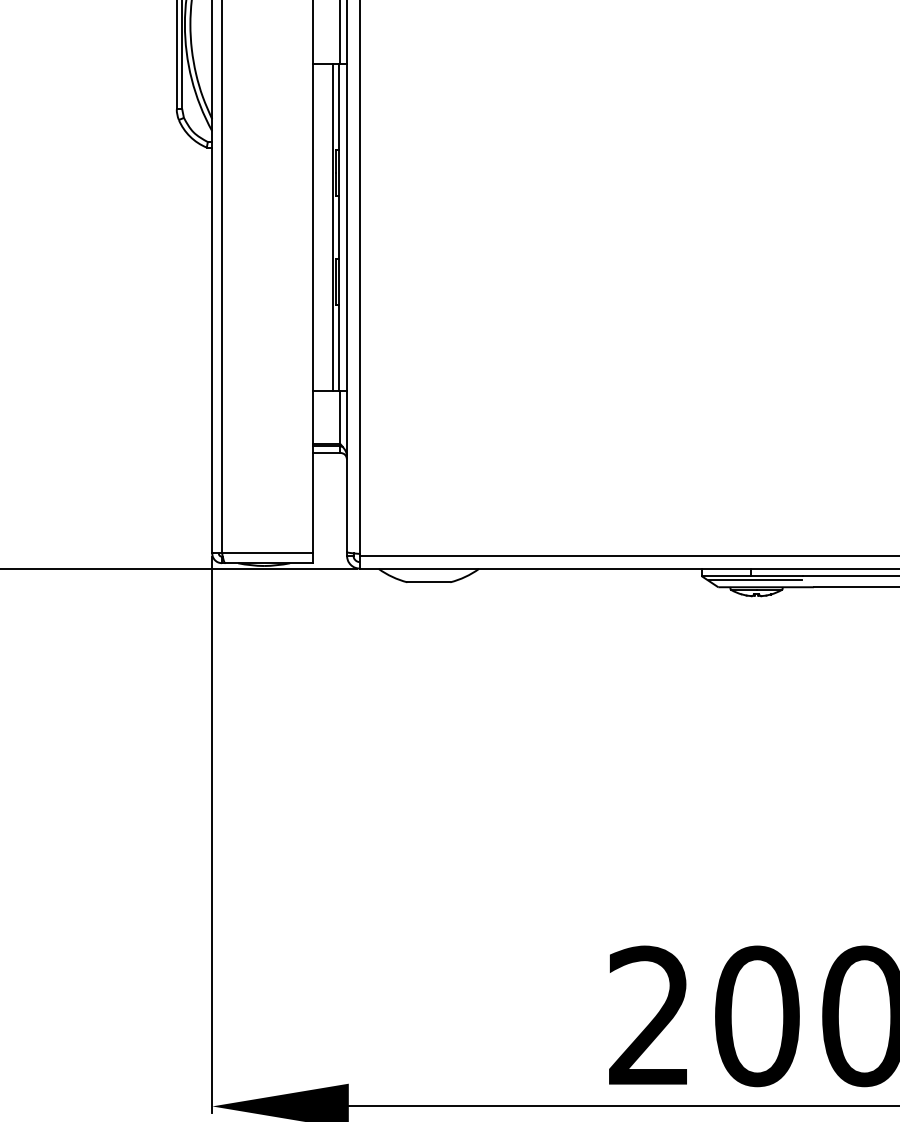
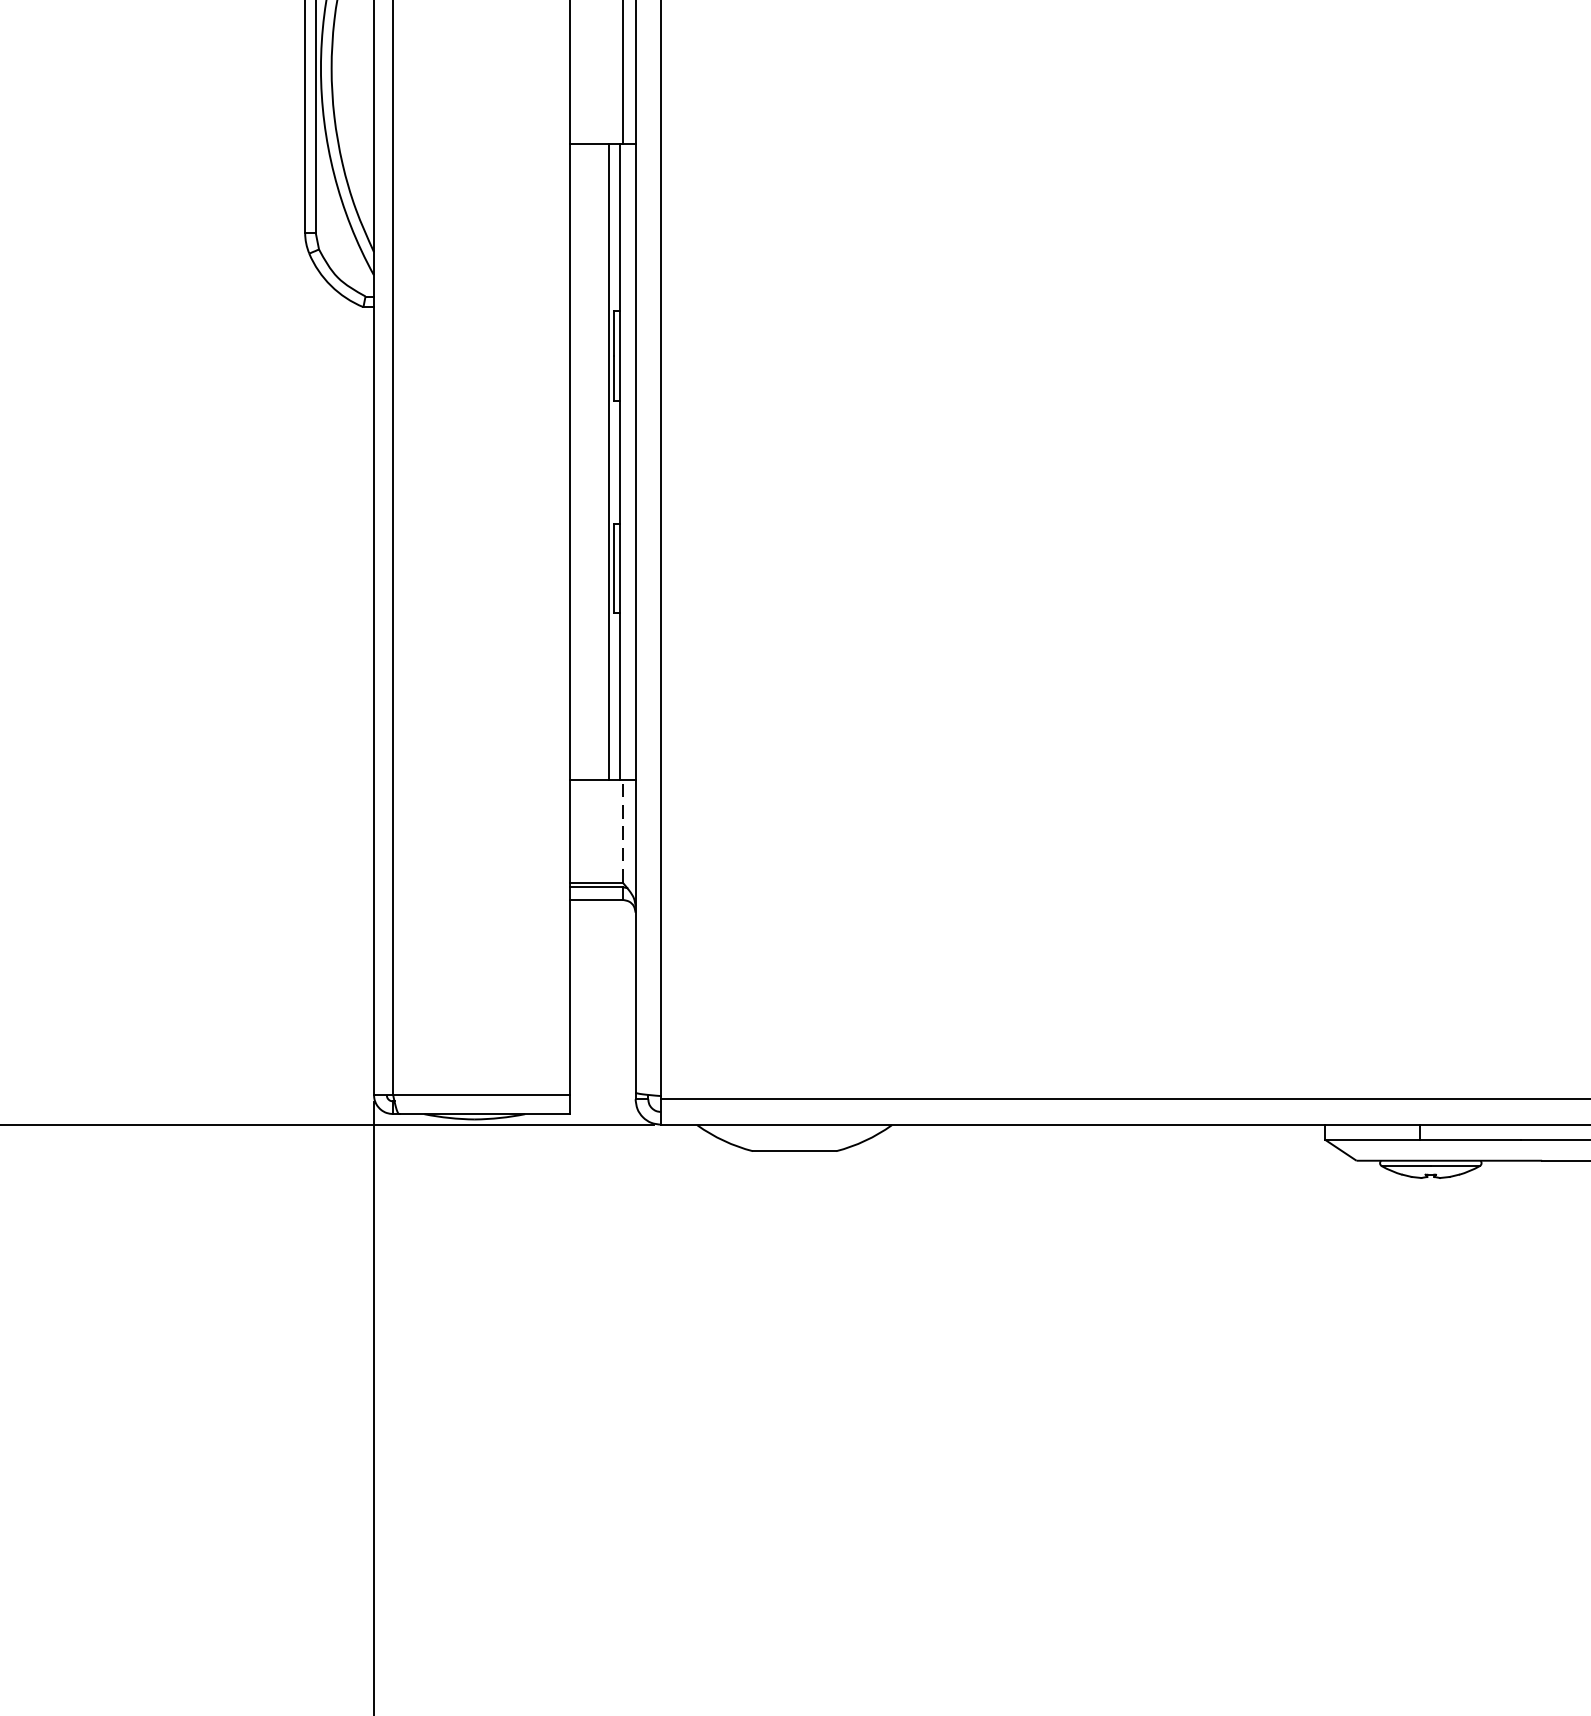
line: (340, 417) -> (623, 831), solid -> dashed
line: (755, 579) -> (1428, 1145), removed

